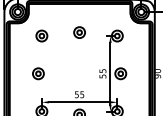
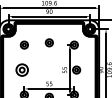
part: (37, 72) -> (21, 69), size x1.6

